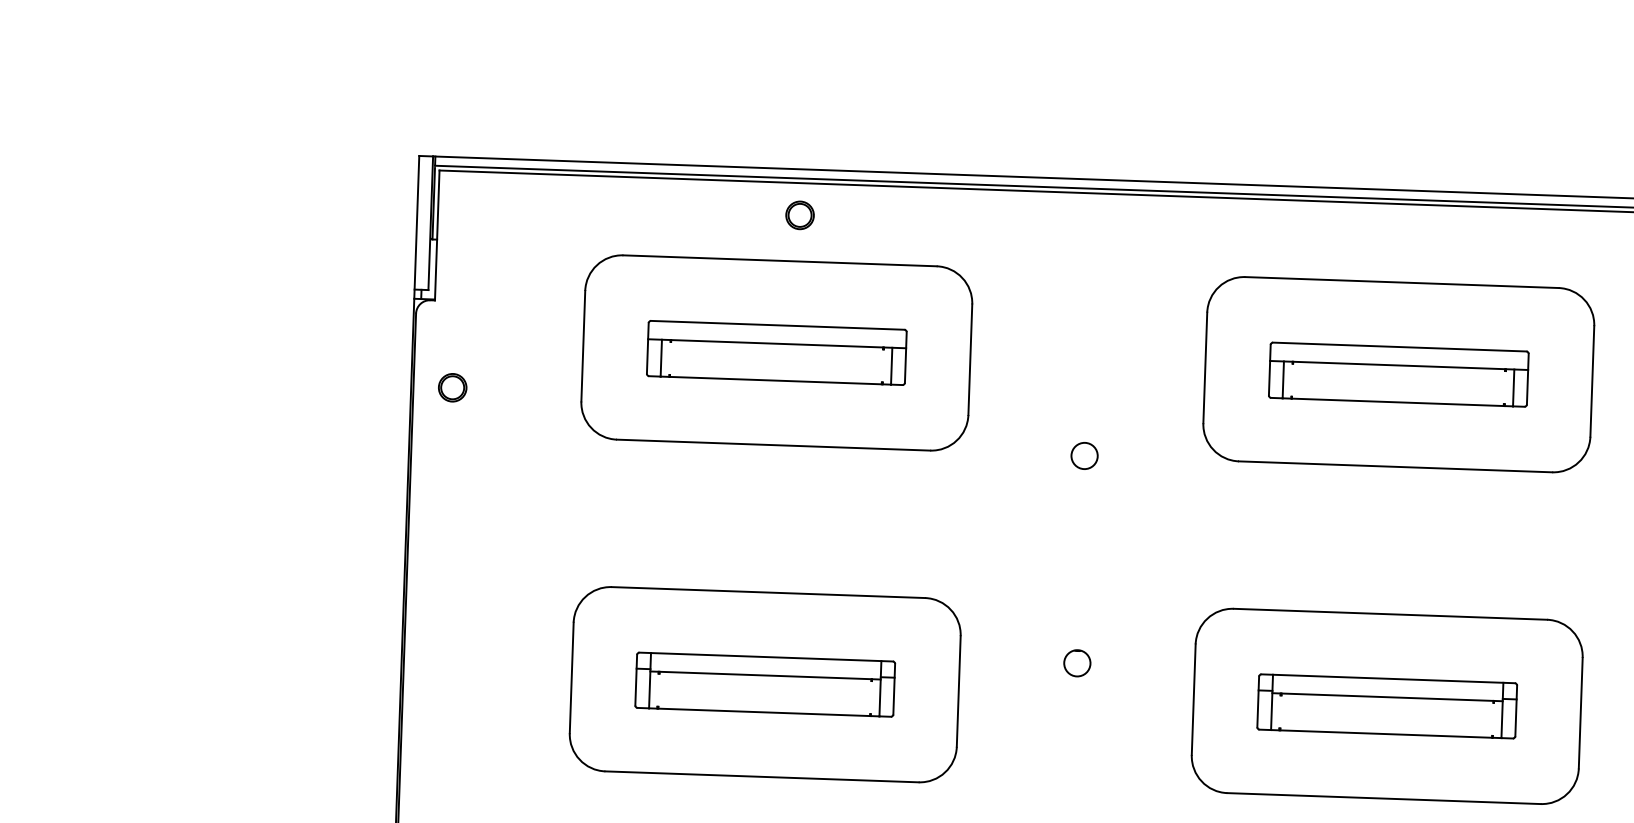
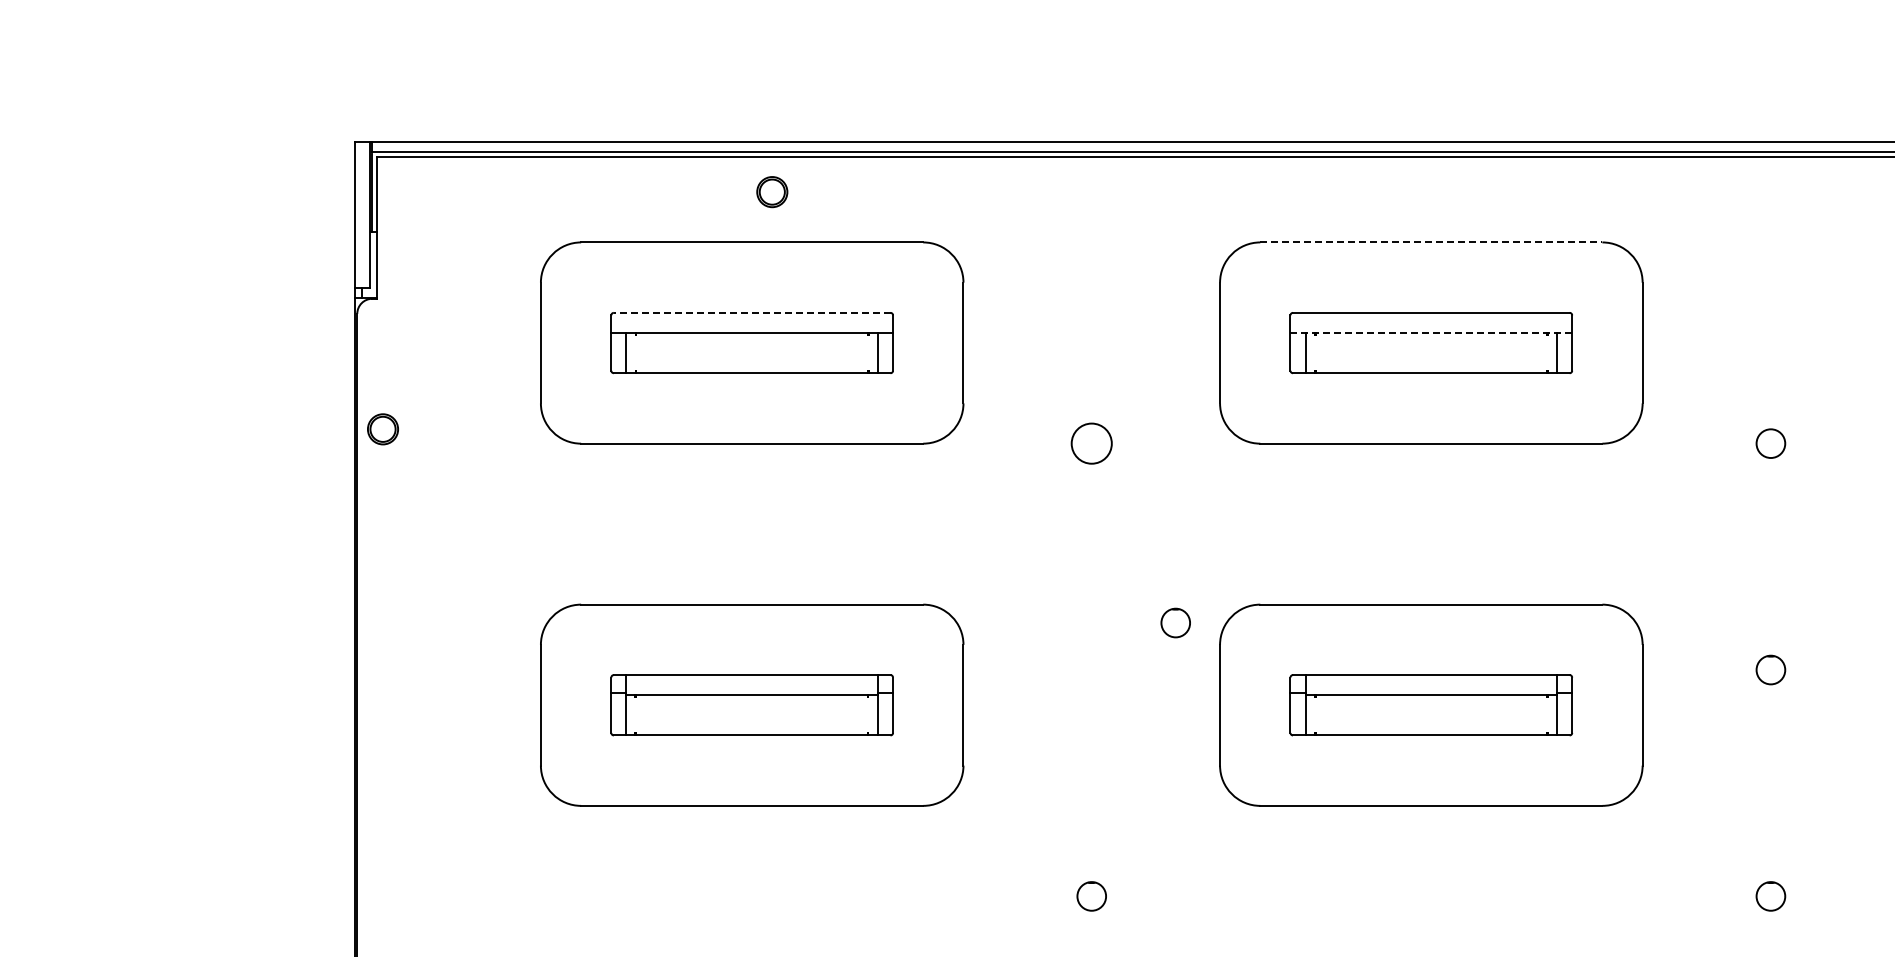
line: (1402, 282) -> (1431, 242), solid -> dashed
line: (777, 324) -> (751, 312), solid -> dashed
line: (1399, 365) -> (1431, 332), solid -> dashed
part: (452, 387) -> (382, 429), moved
circle: (1084, 455) -> (1091, 443), size x1.4
part: (1077, 662) -> (1175, 622), moved

